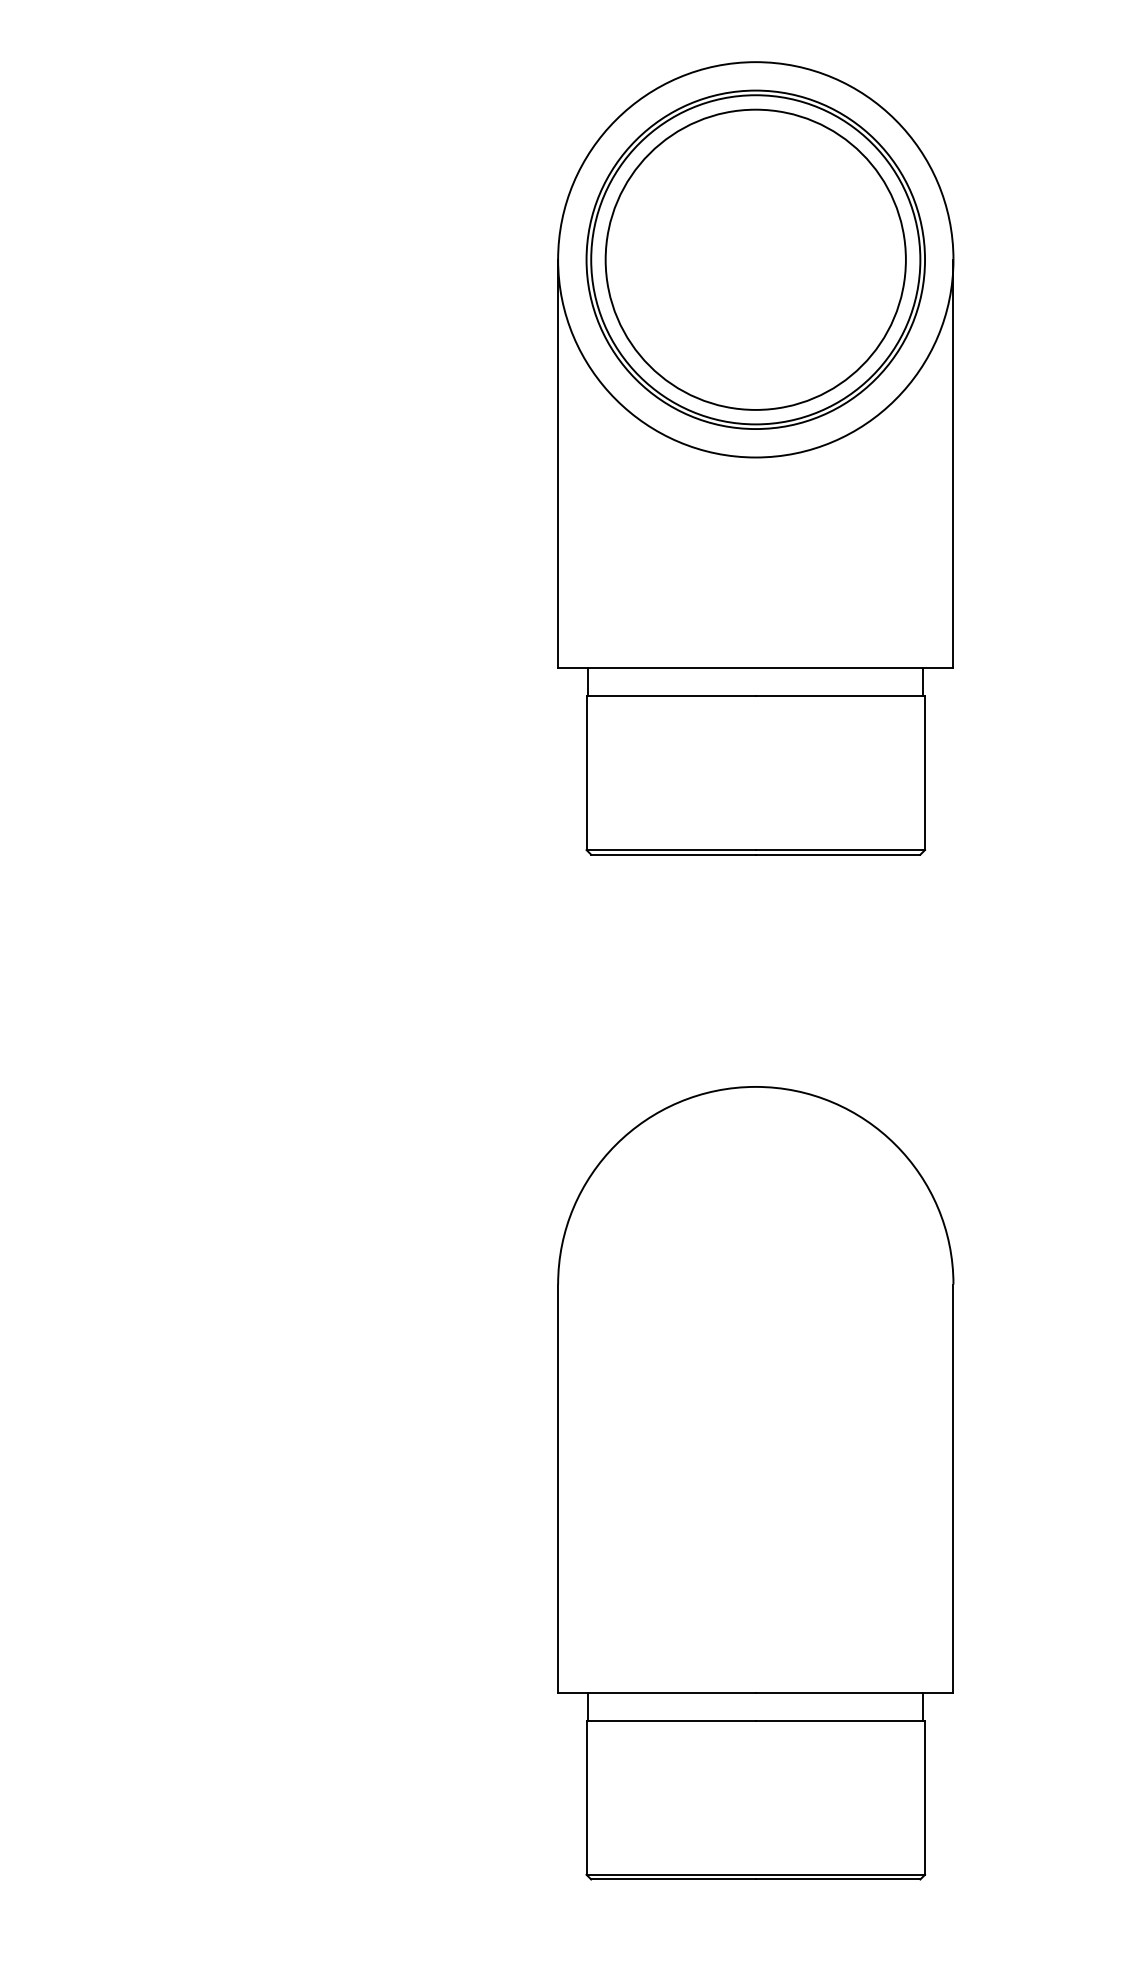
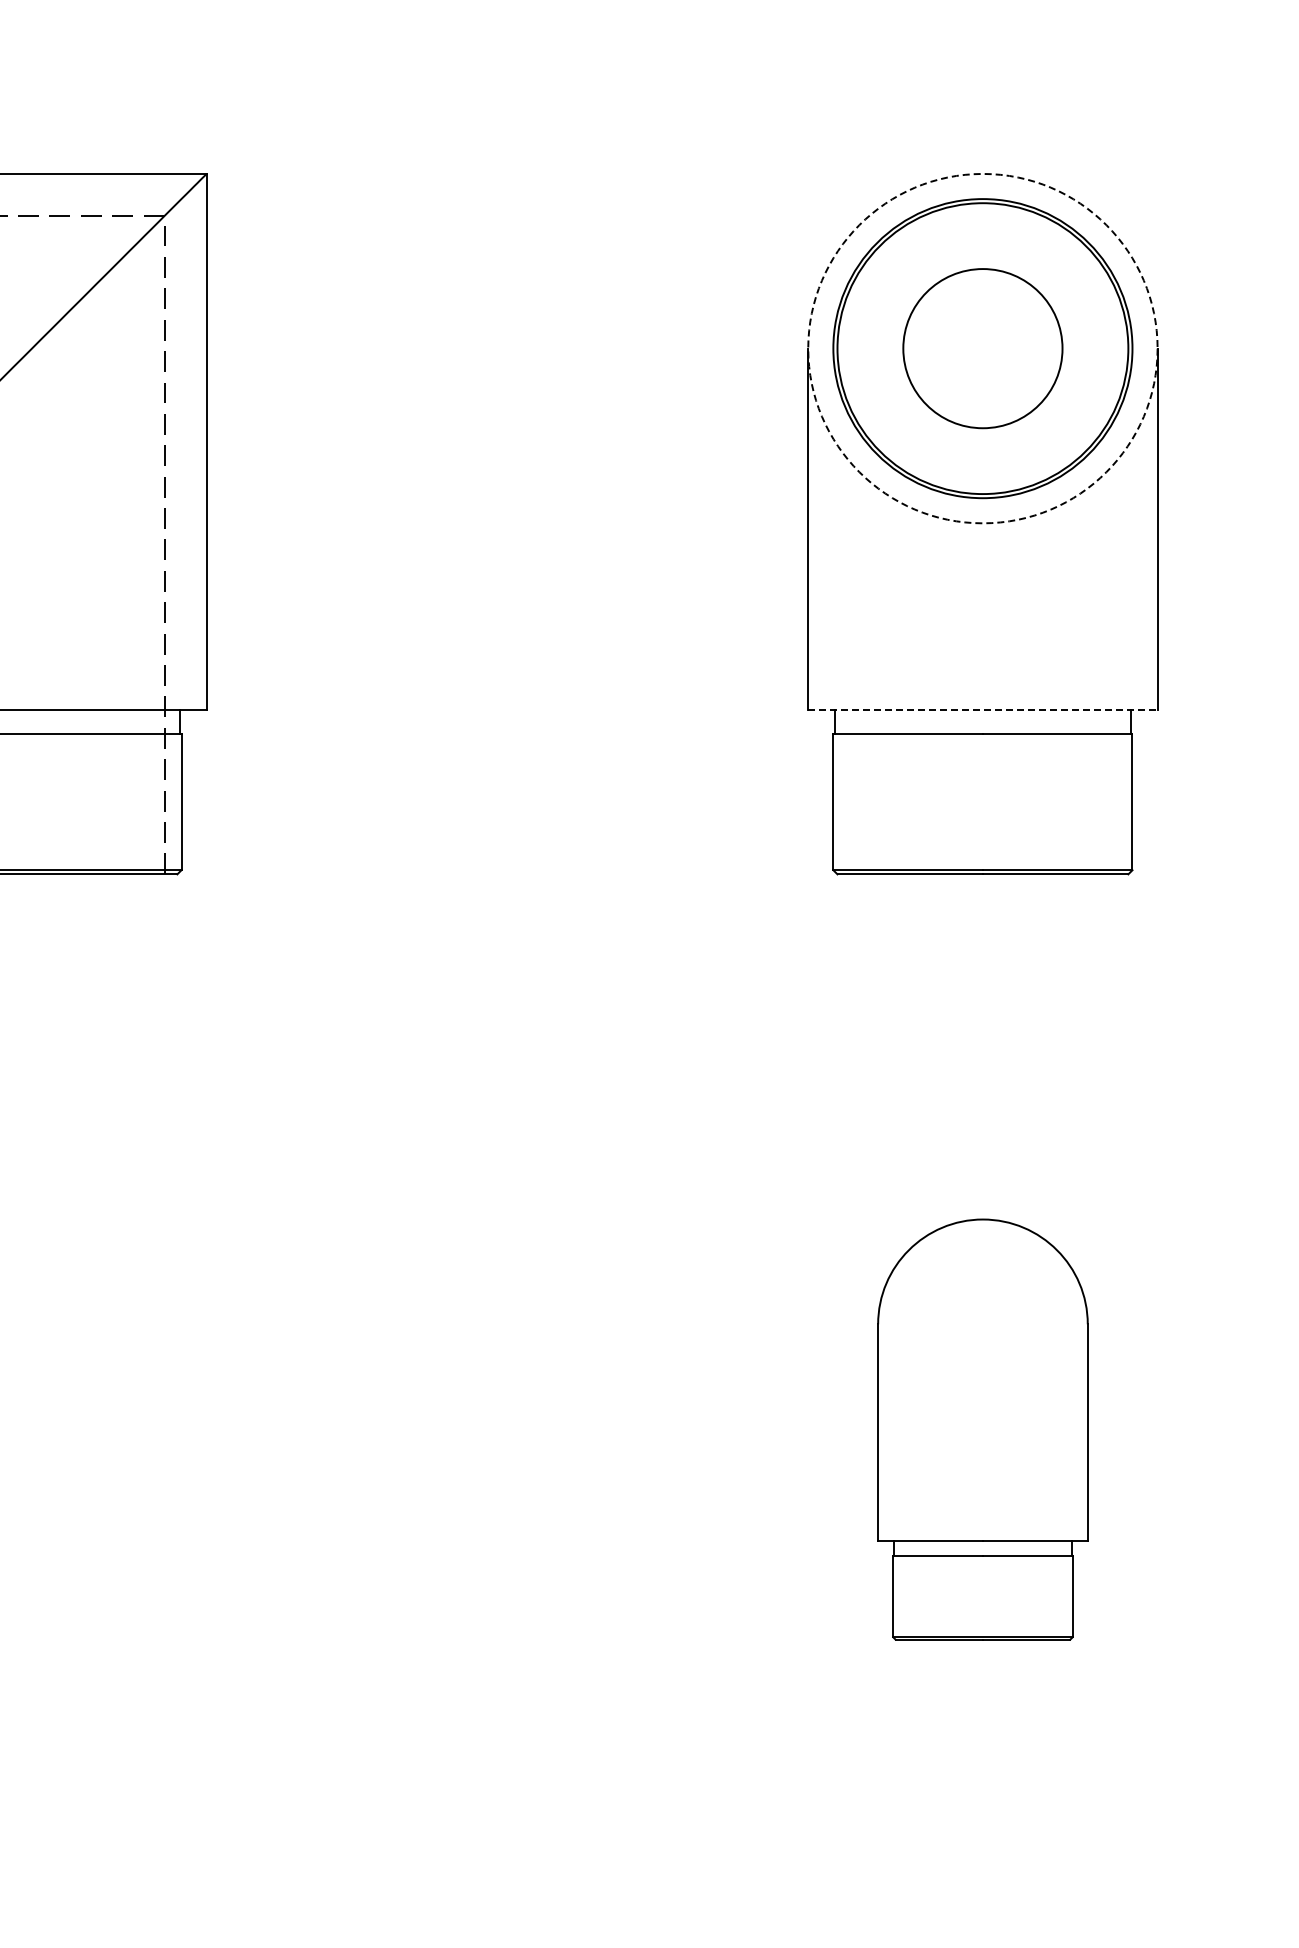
circle: (755, 259) -> (982, 348), size x0.6
circle: (755, 259) -> (982, 348), solid -> dashed
line: (755, 668) -> (982, 709), solid -> dashed
part: (755, 1482) -> (982, 1429), size x0.6

